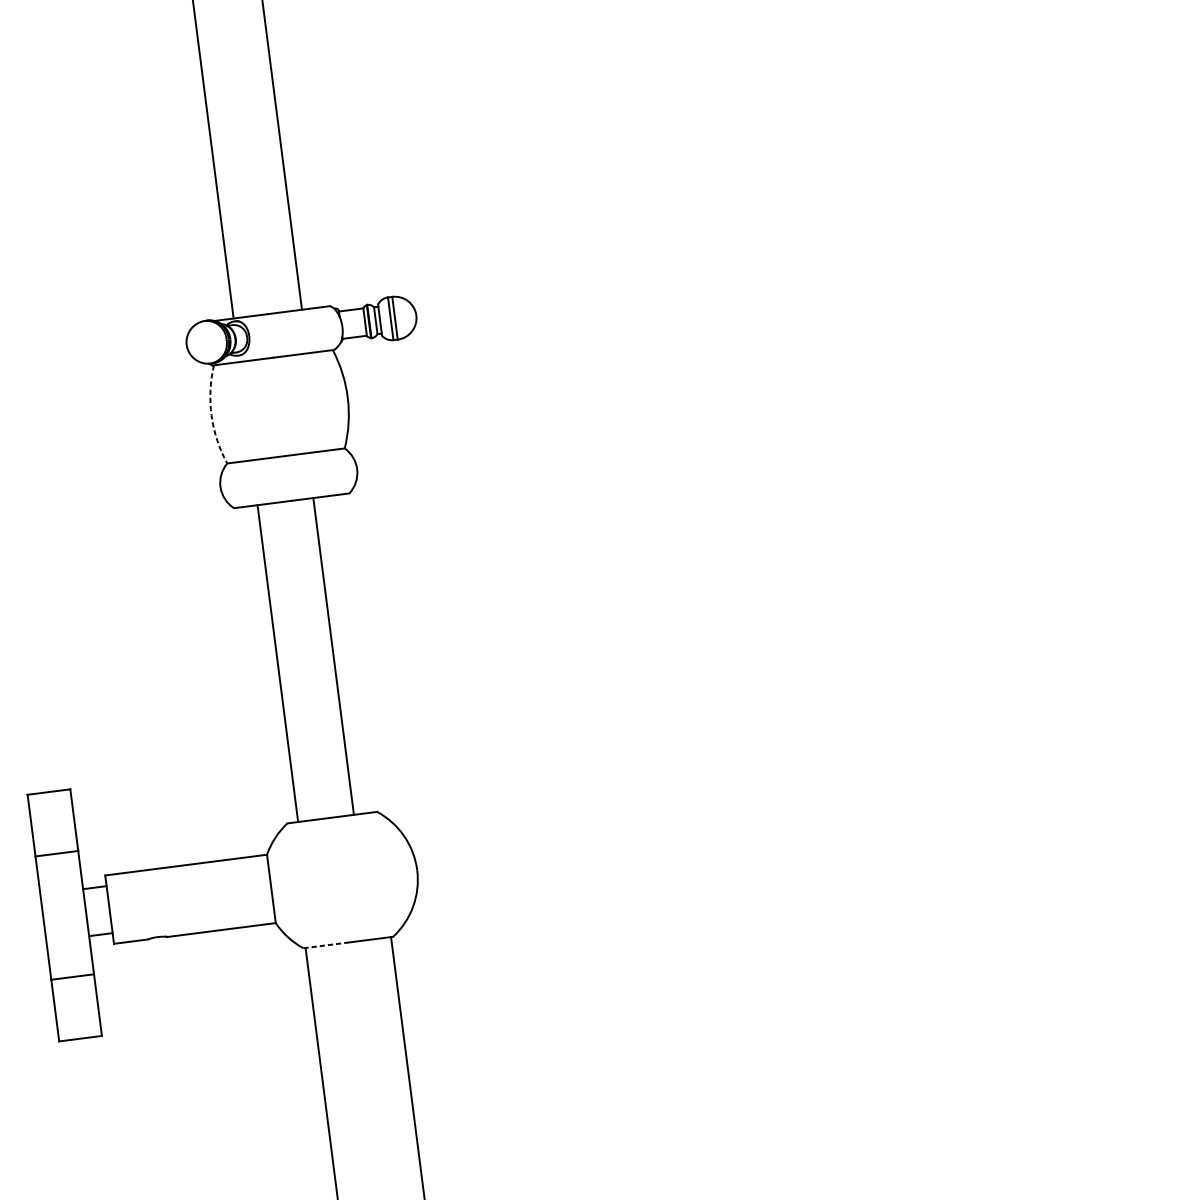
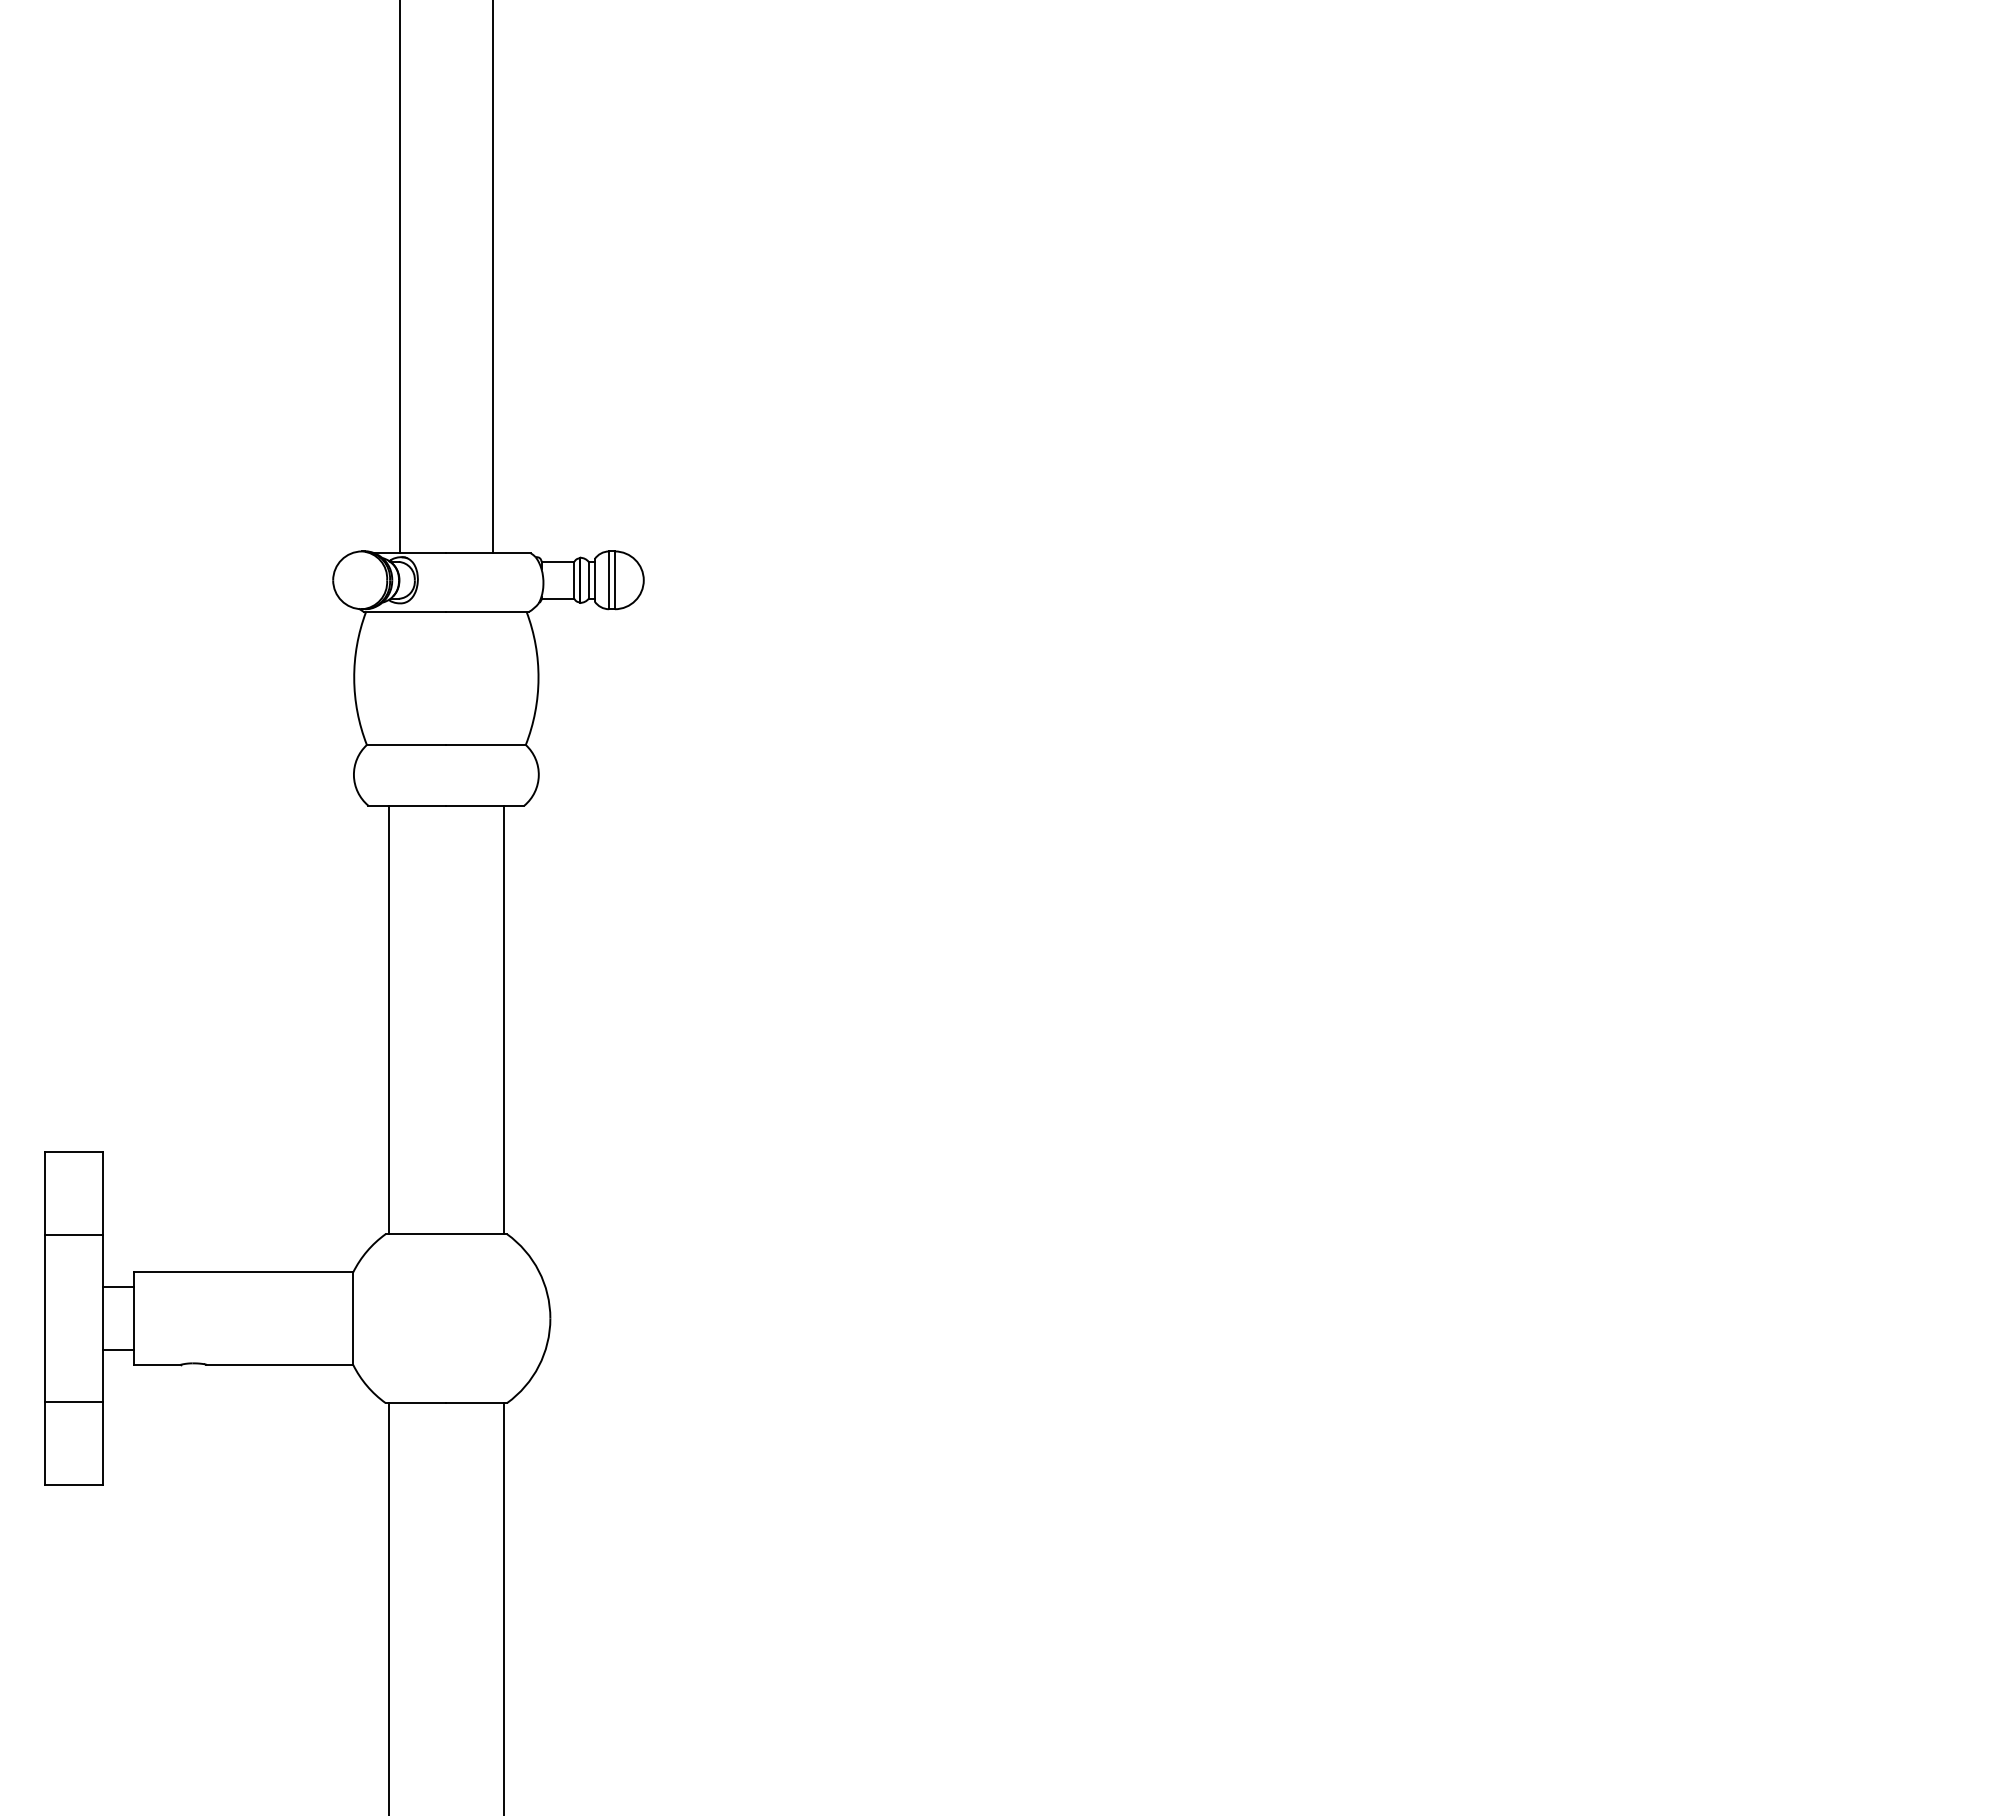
arc: (211, 415) -> (354, 678), dashed -> solid
line: (333, 656) -> (388, 1019), moved
line: (278, 663) -> (504, 1019), moved
line: (326, 945) -> (416, 1403), dashed -> solid

